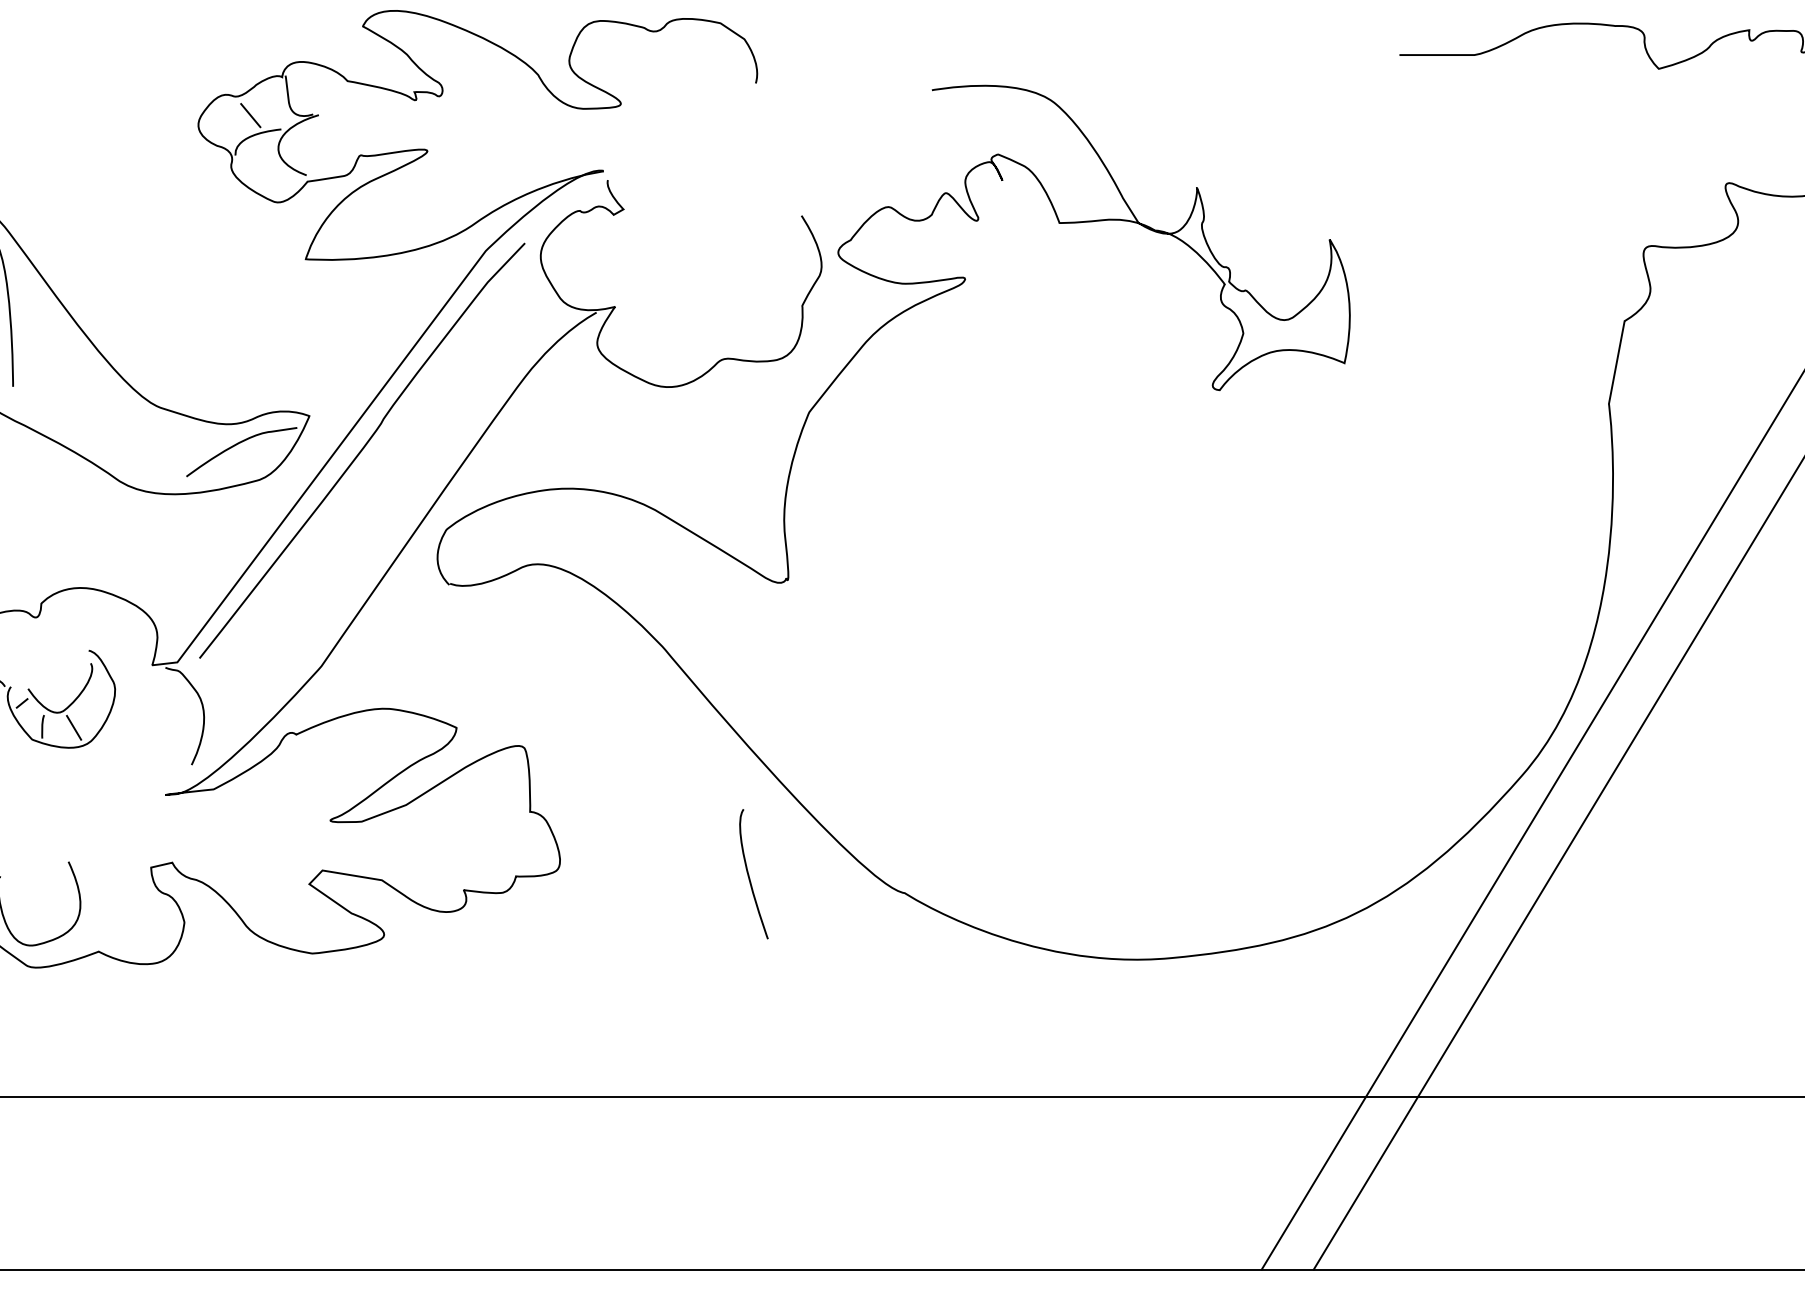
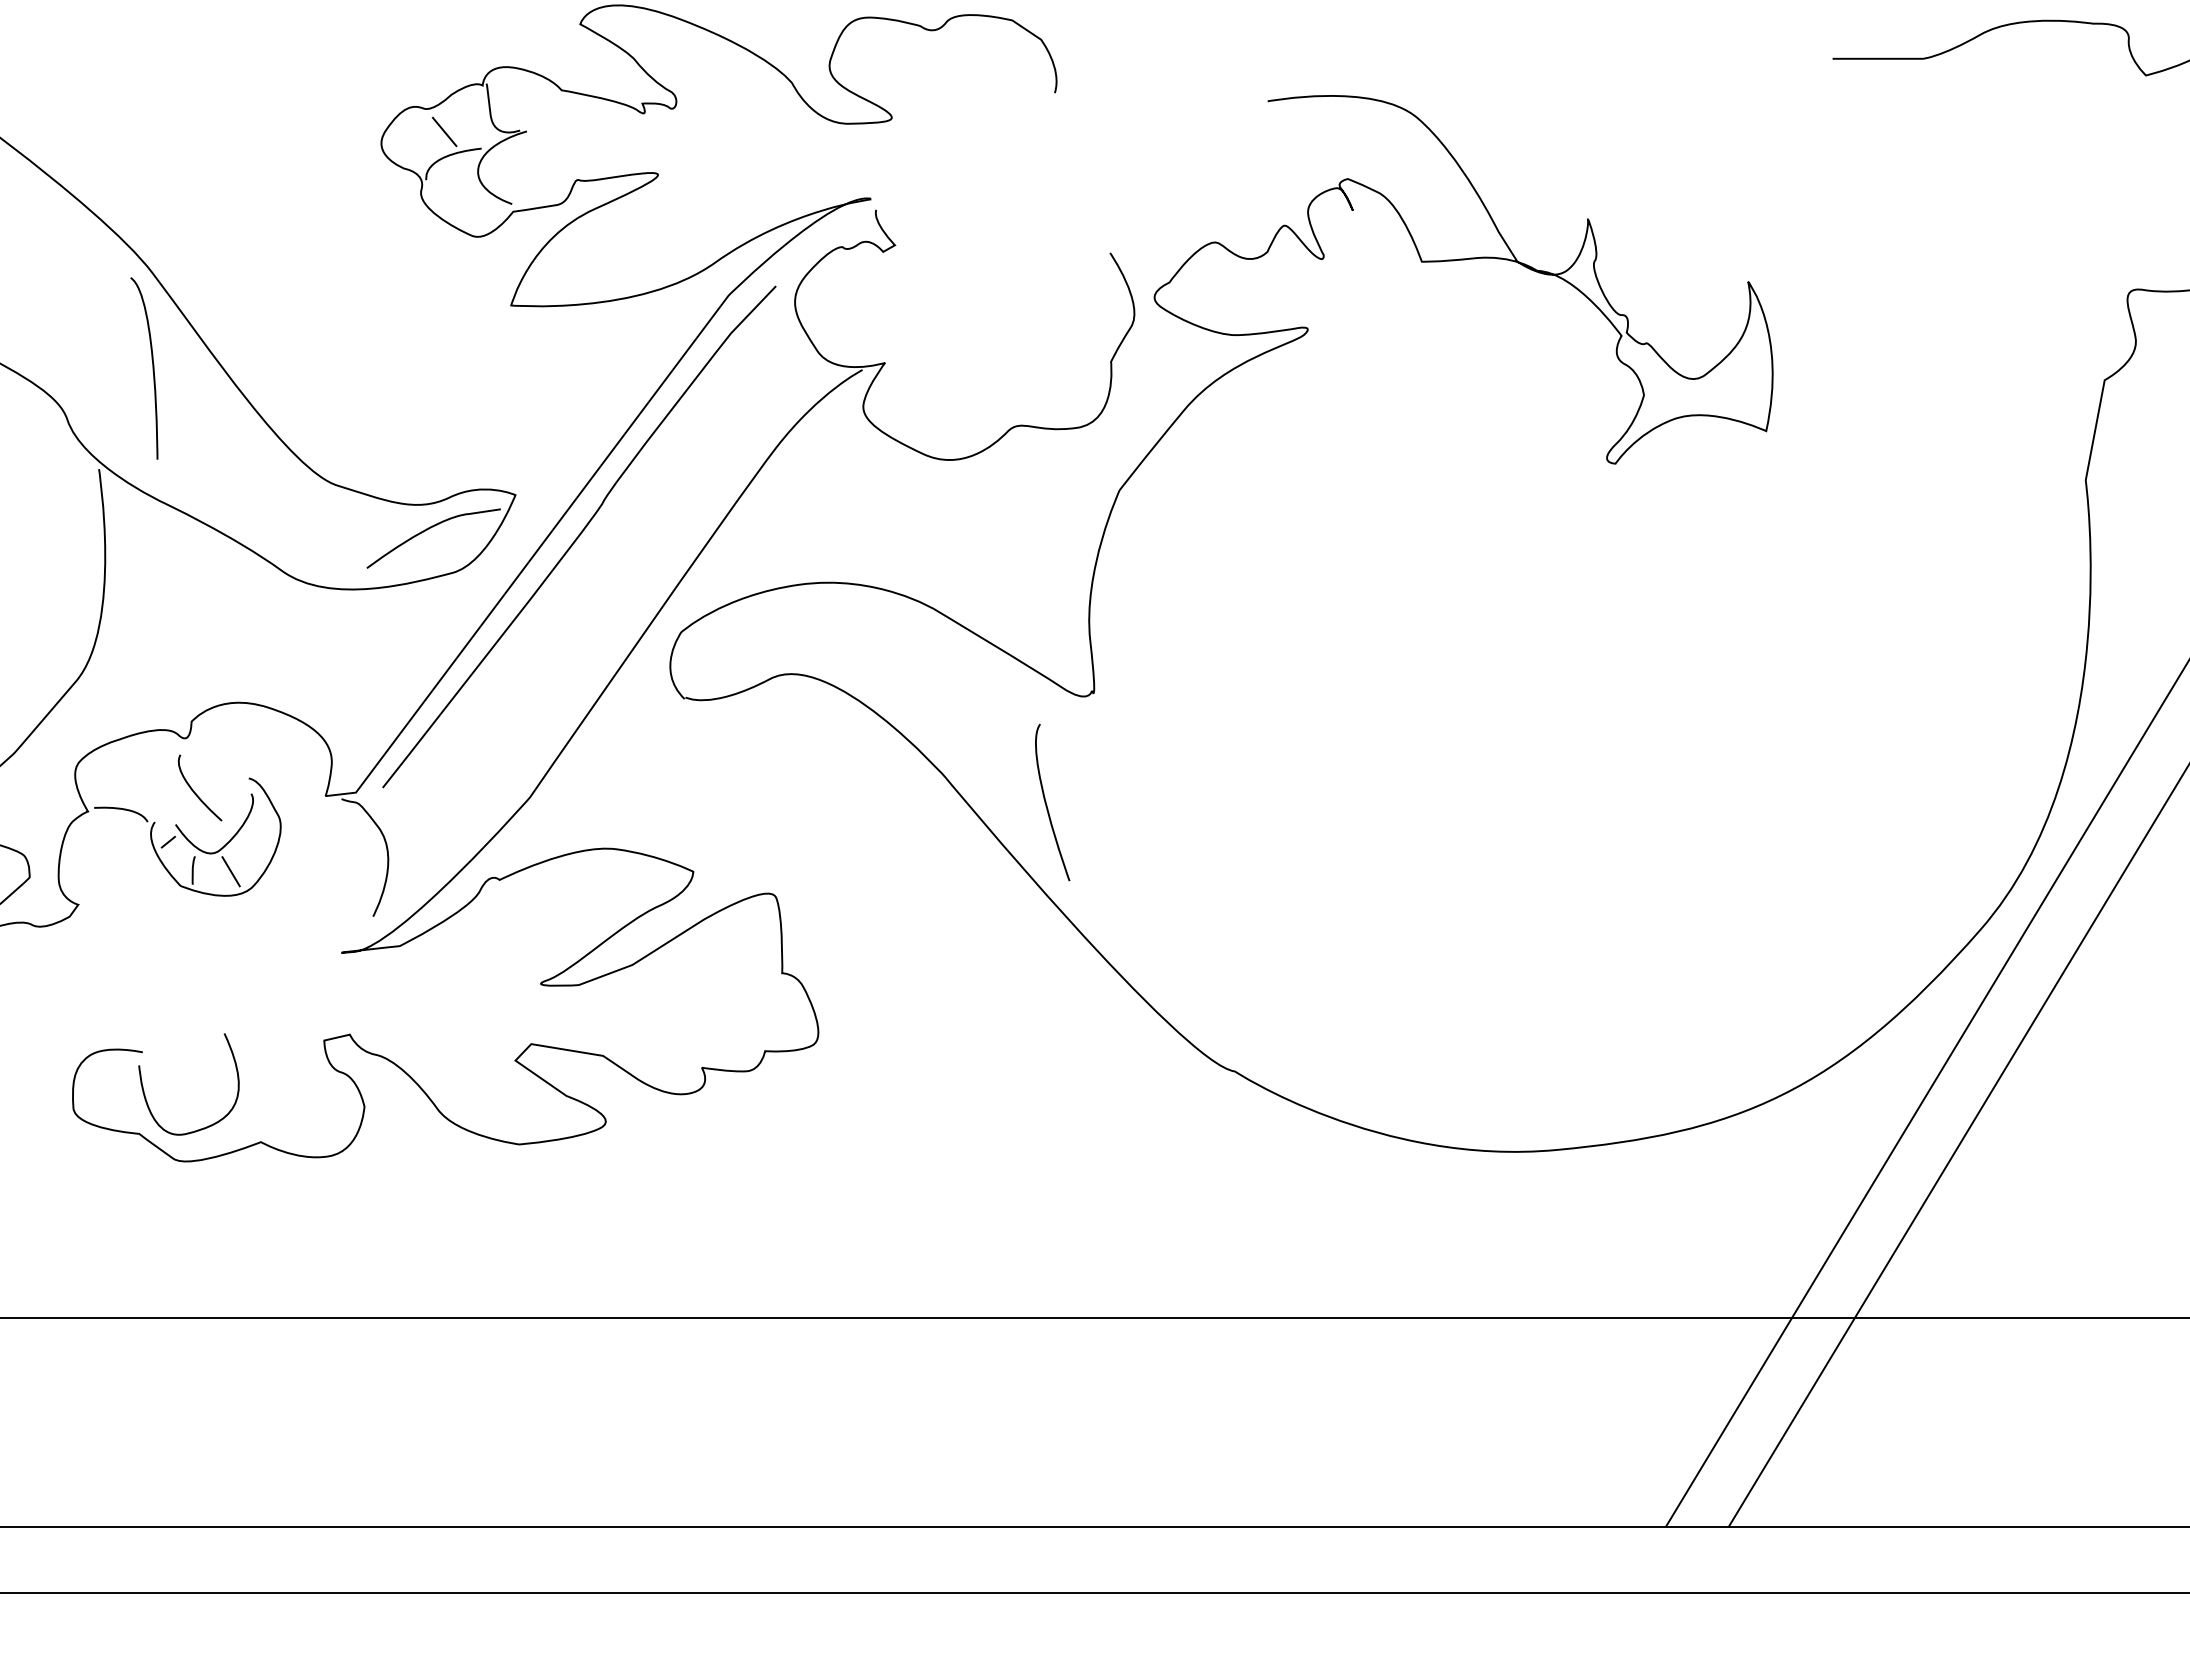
curve: (42, 659) -> (193, 789), added
curve: (749, 875) -> (1047, 804), moved

